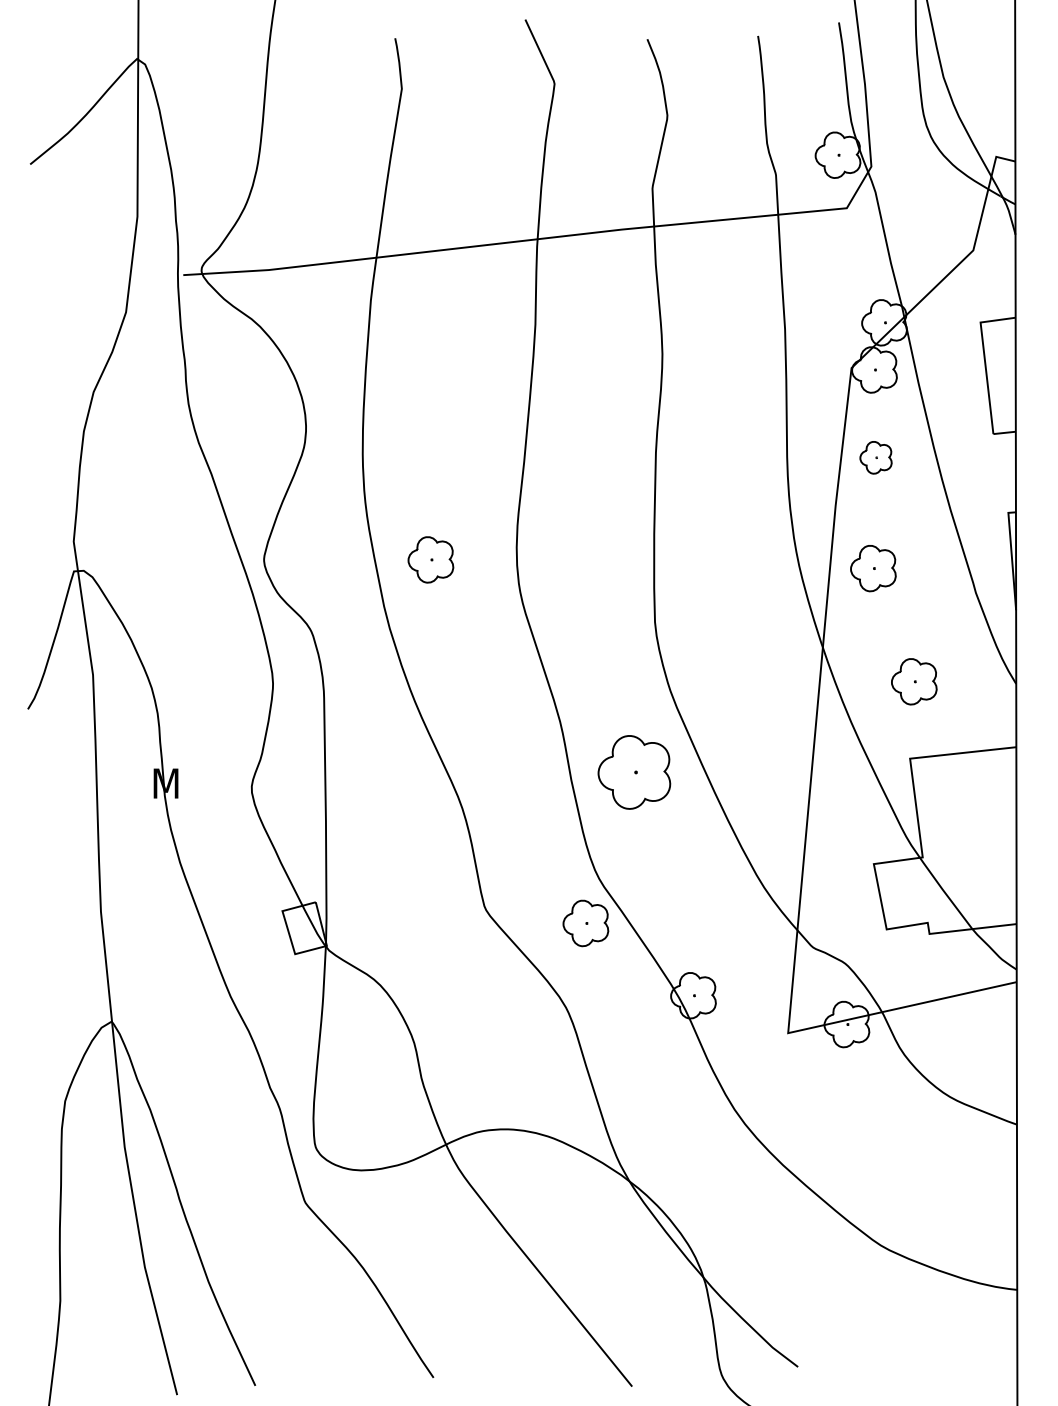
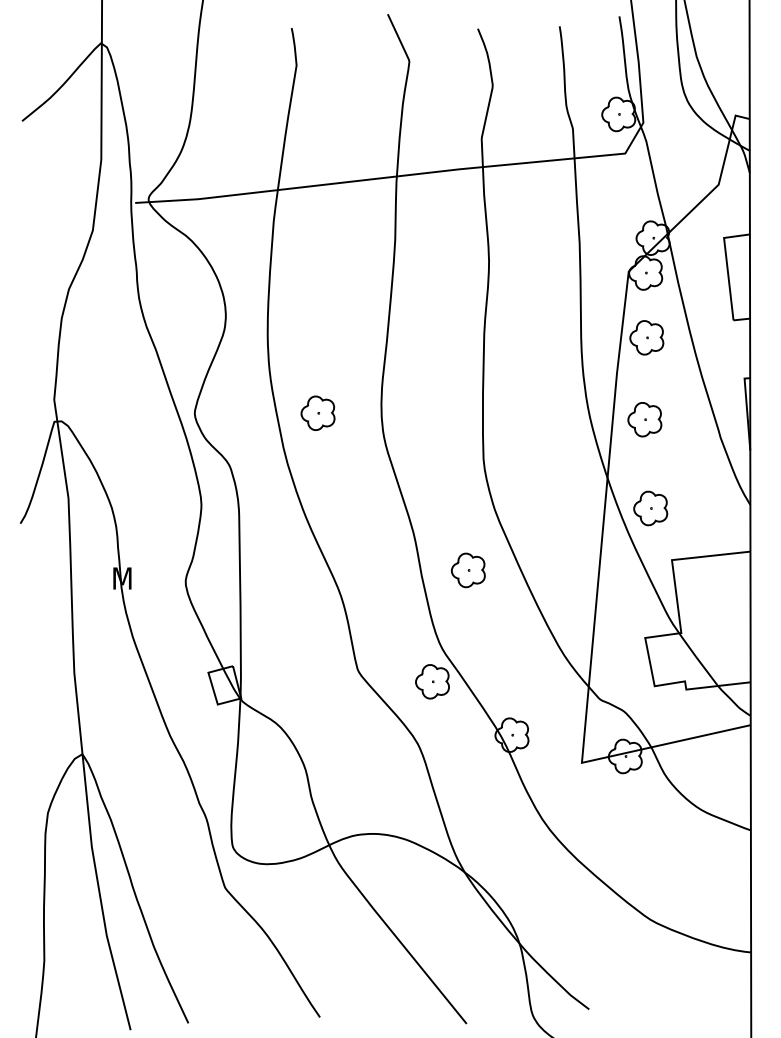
part: (875, 457) -> (646, 337), size x1.43
part: (914, 681) -> (650, 508), moved
part: (634, 772) -> (468, 570), size x0.62

